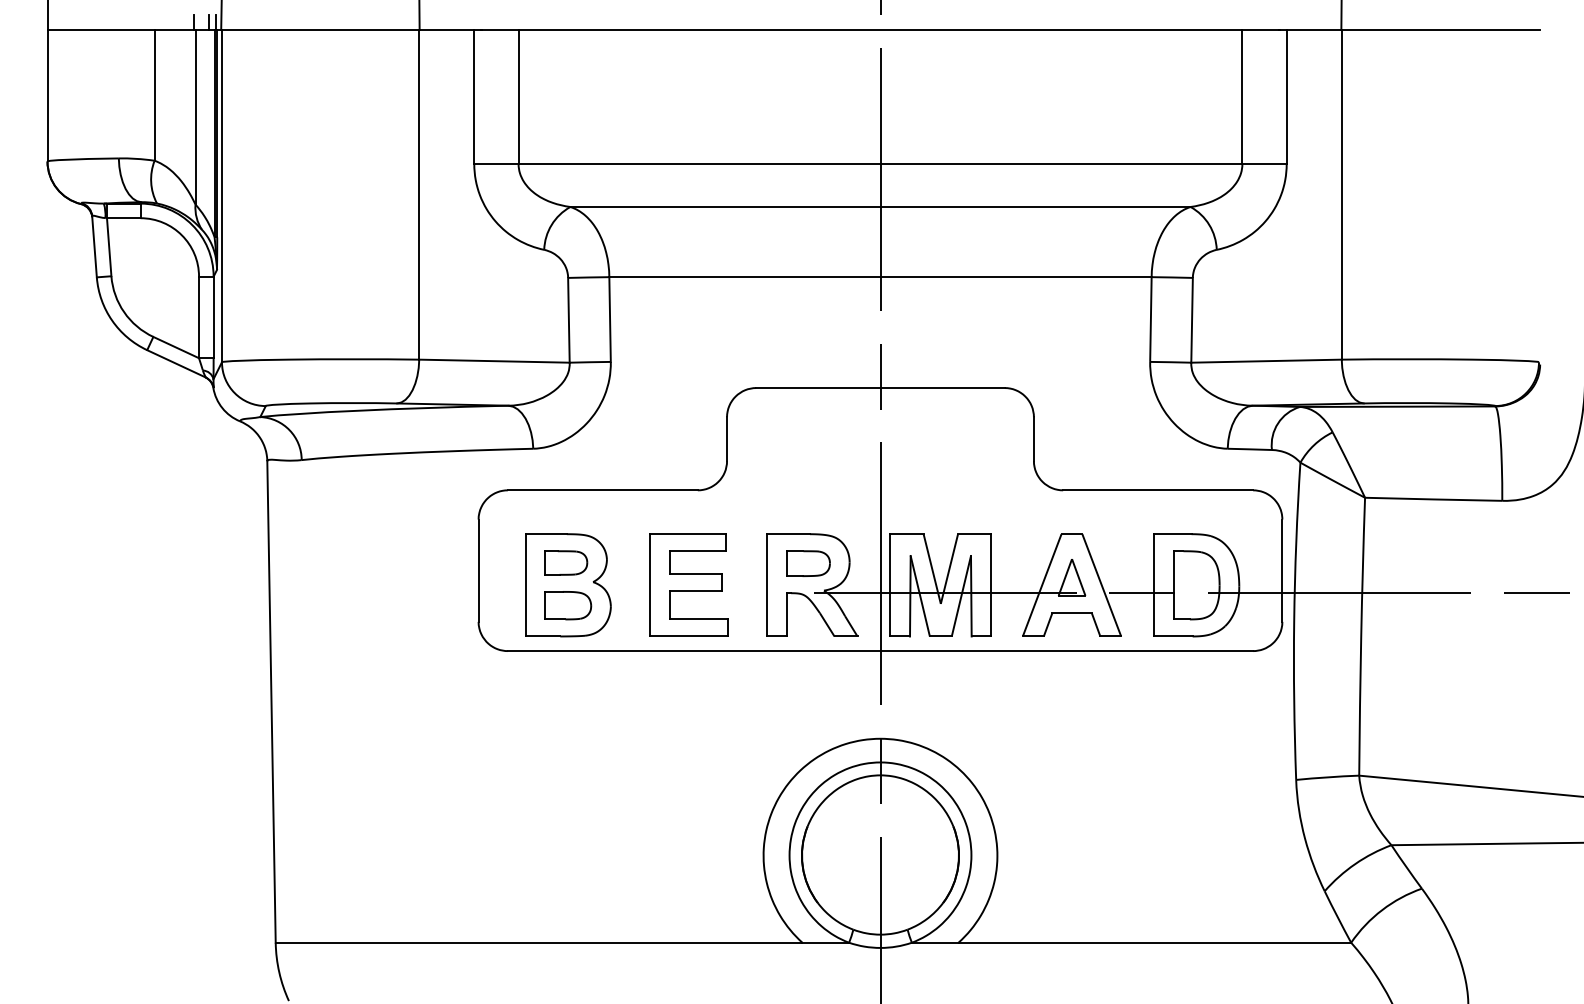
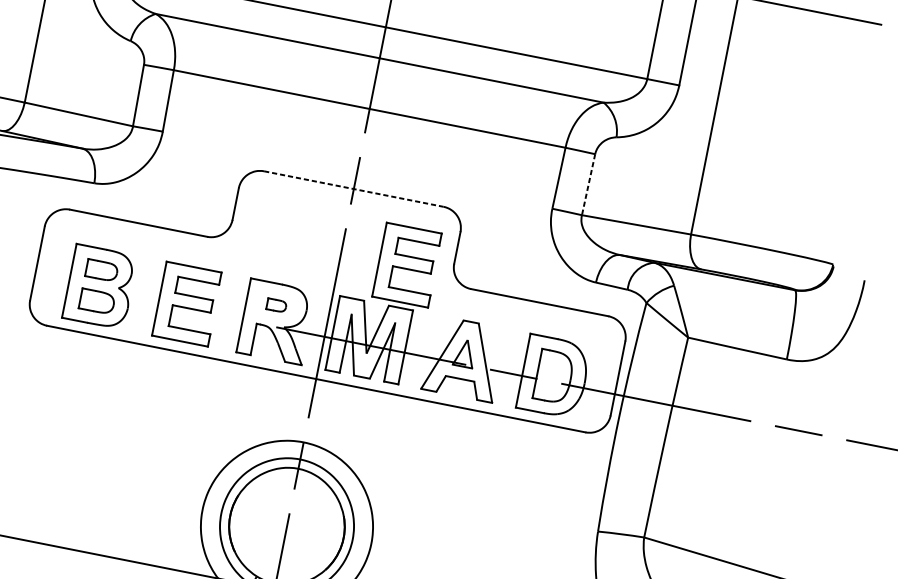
line: (1192, 320) -> (588, 184), solid -> dashed
line: (880, 388) -> (353, 189), solid -> dashed
part: (971, 474) -> (407, 264), added
part: (808, 563) -> (276, 305), size x0.6

